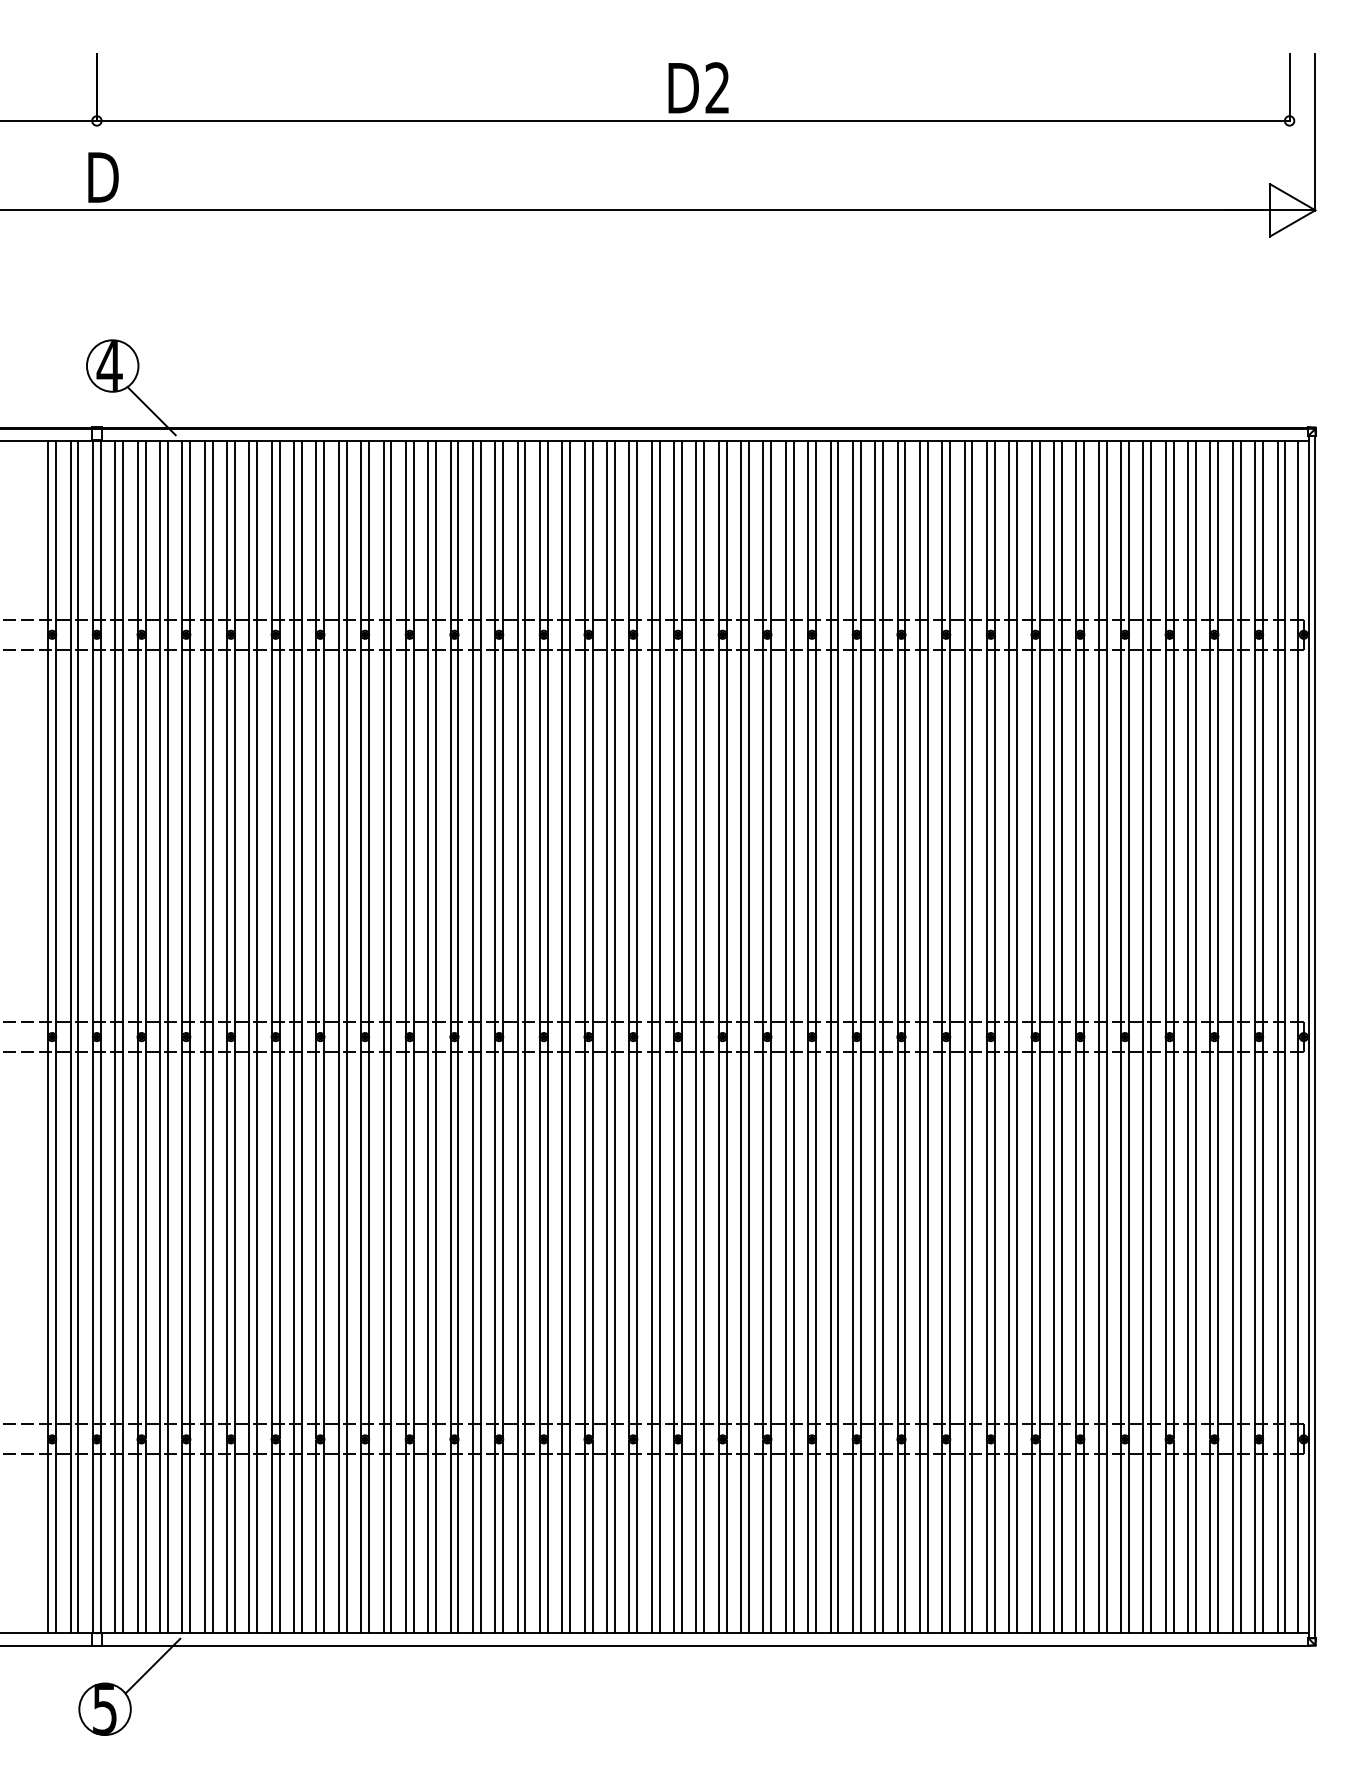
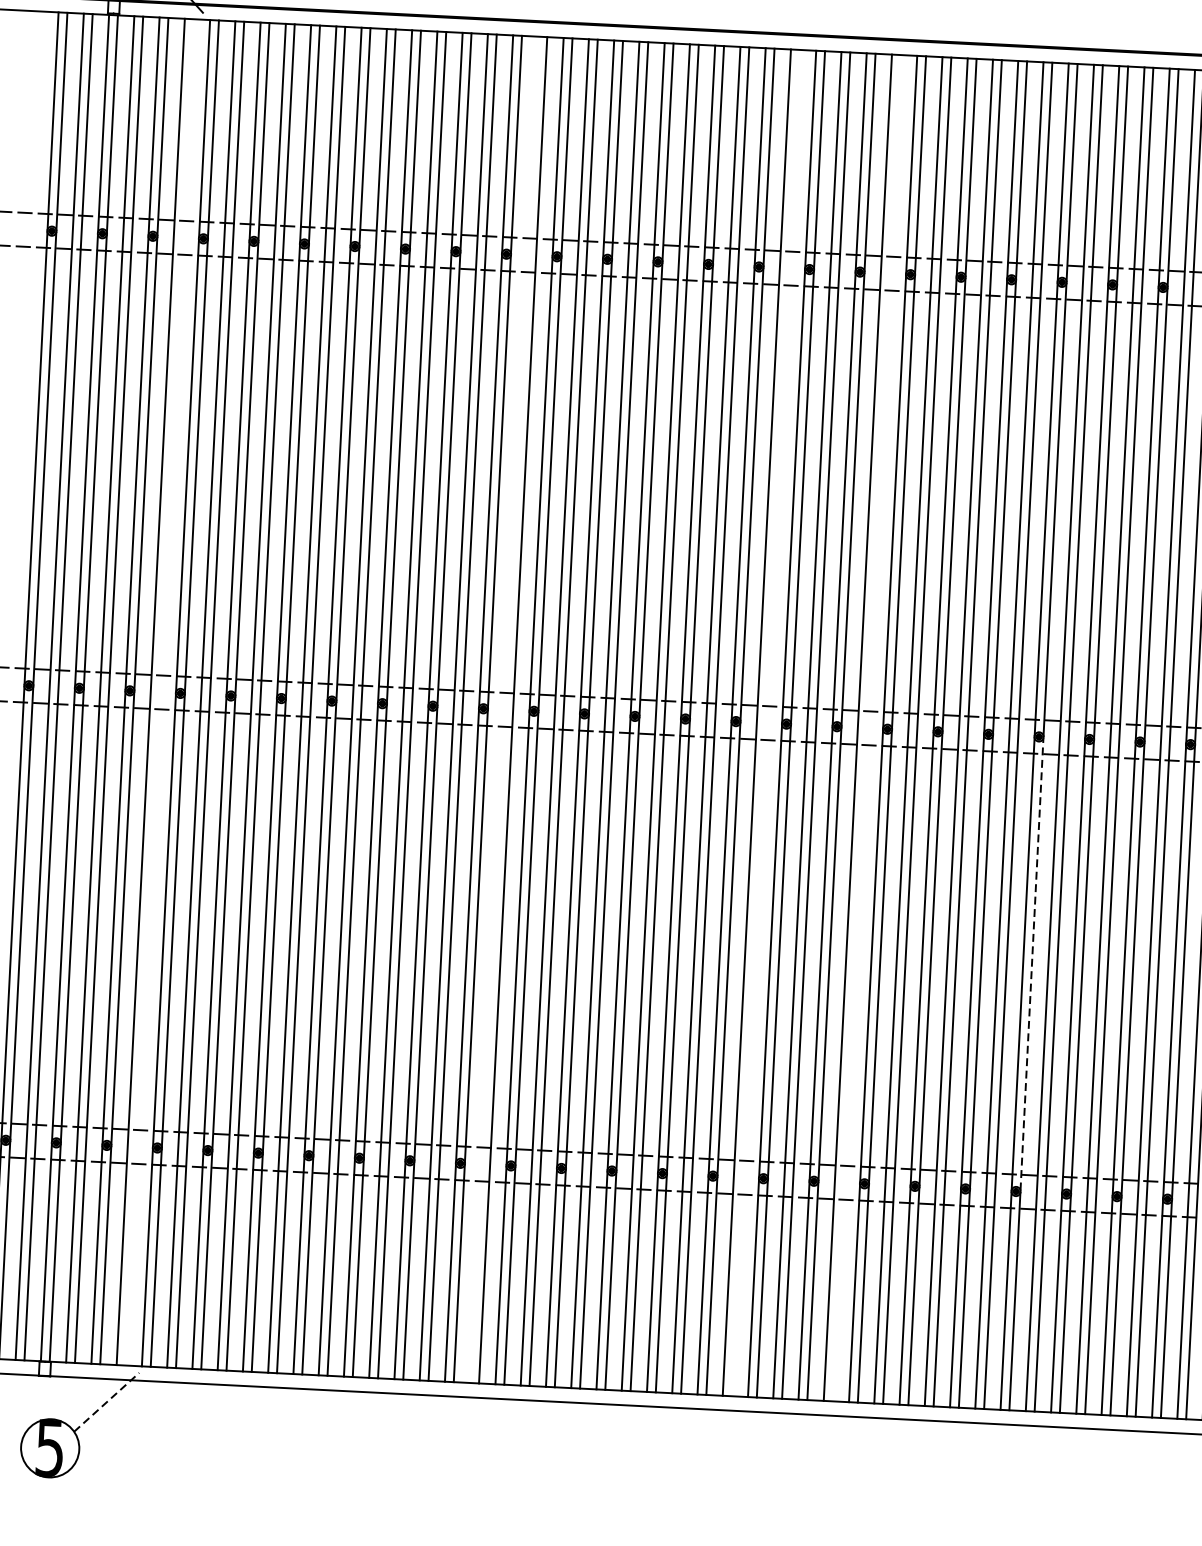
line: (167, 1036) -> (159, 691), removed
line: (472, 1036) -> (503, 709), removed
line: (704, 1036) -> (766, 722), removed
line: (793, 1036) -> (866, 727), removed
line: (950, 1238) -> (1032, 964), solid -> dashed
line: (152, 1666) -> (106, 1402), solid -> dashed

